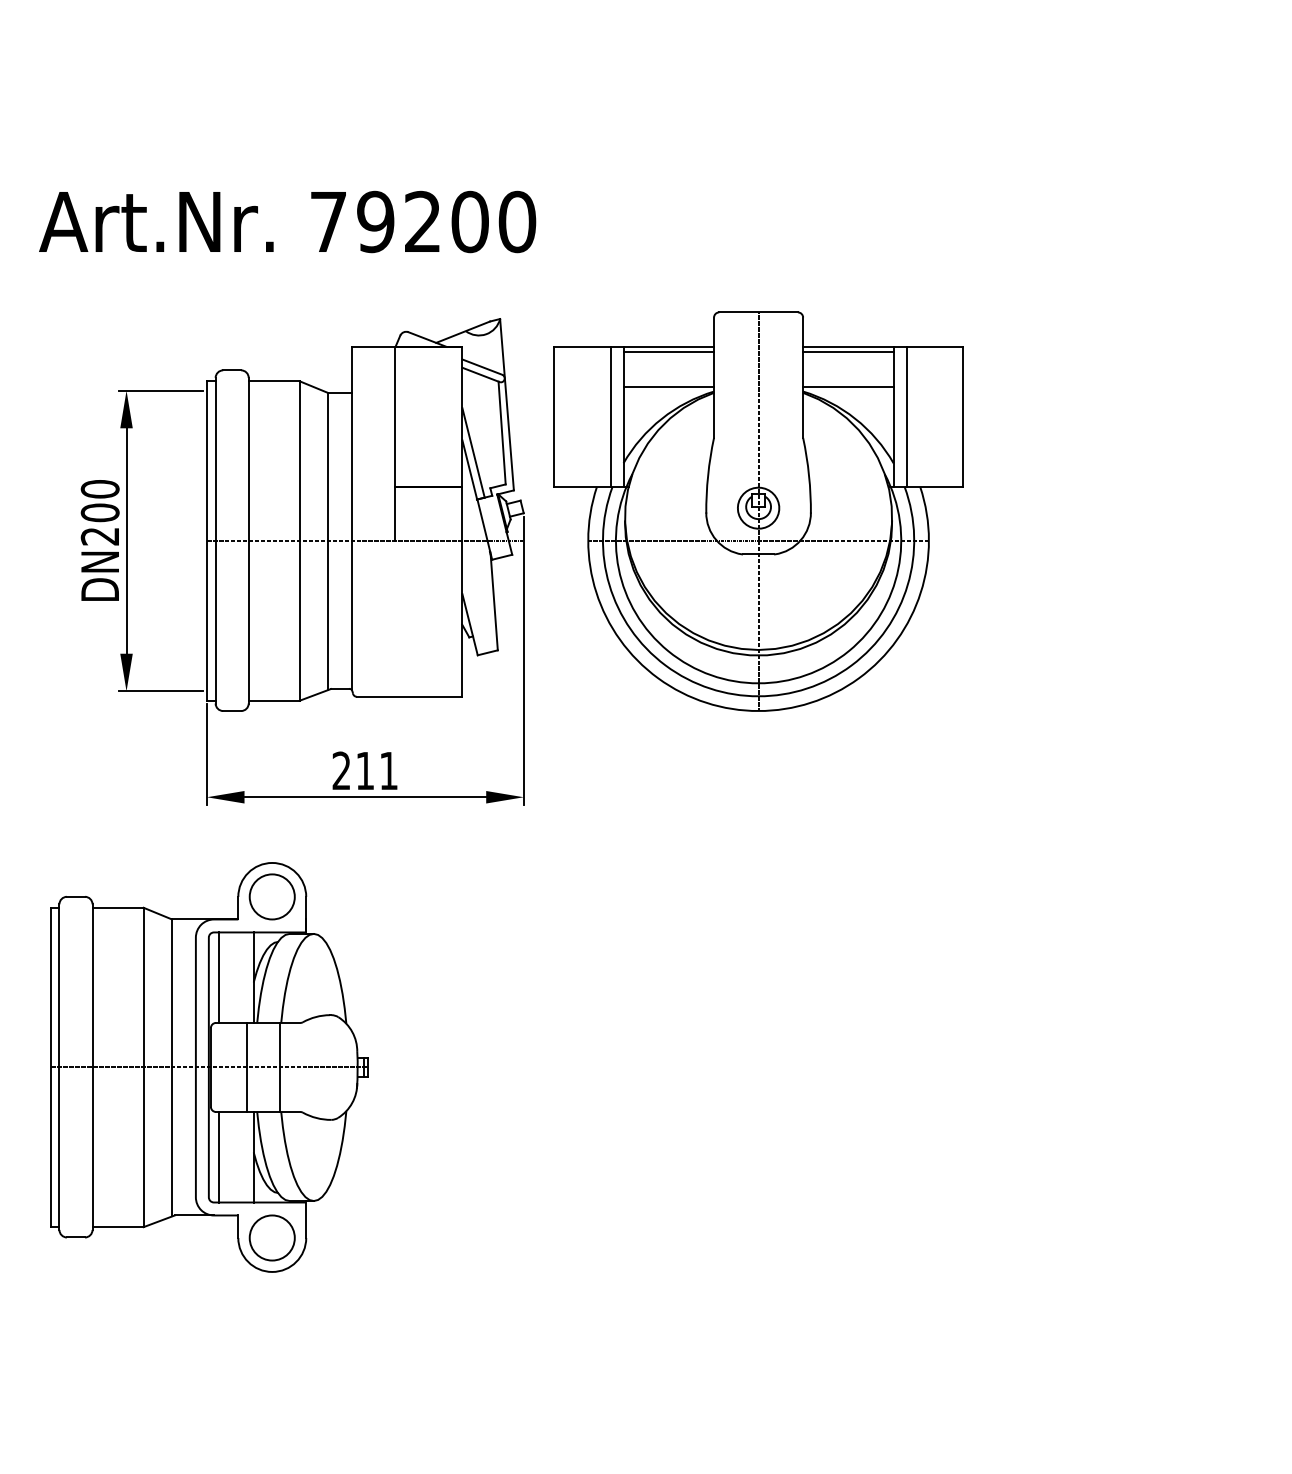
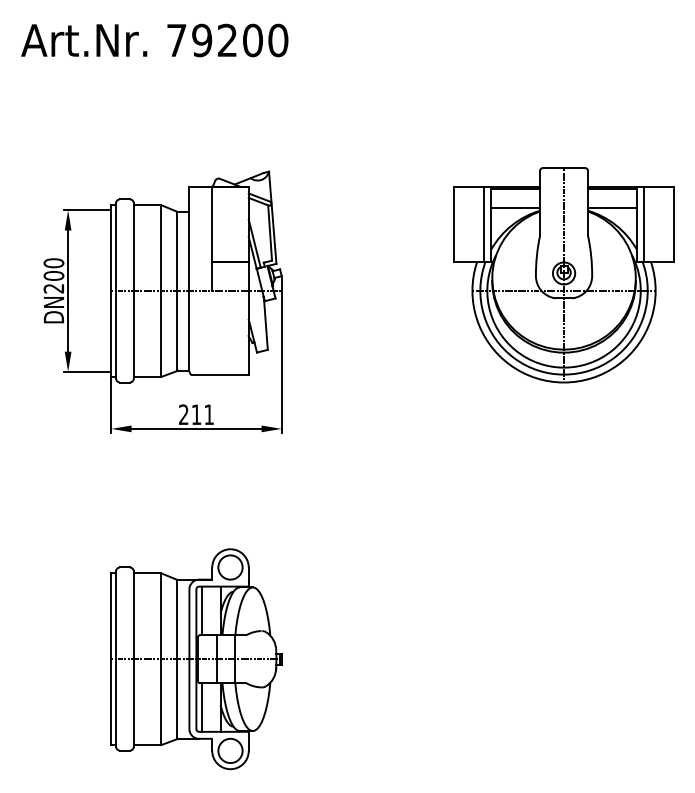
text: (287, 221) -> (154, 40), moved
part: (757, 512) -> (563, 275), moved
part: (209, 1067) -> (196, 659), moved

